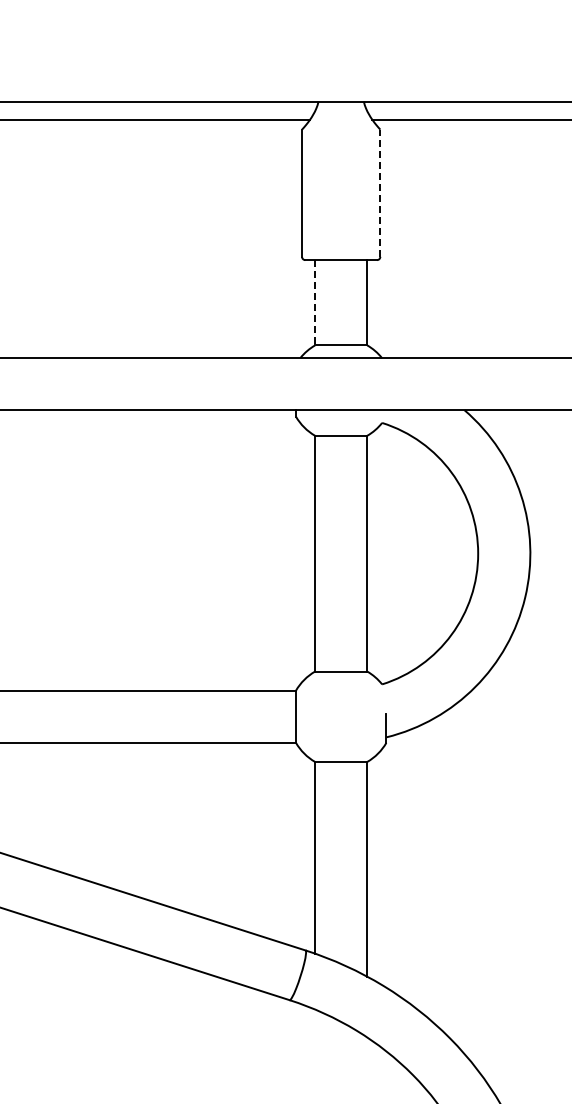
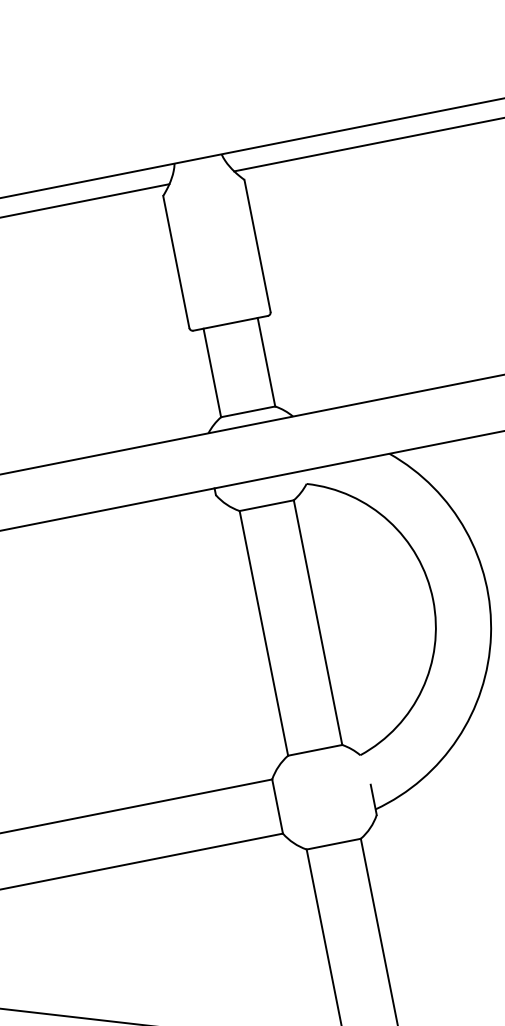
line: (380, 193) -> (257, 246), dashed -> solid
line: (315, 302) -> (212, 372), dashed -> solid

